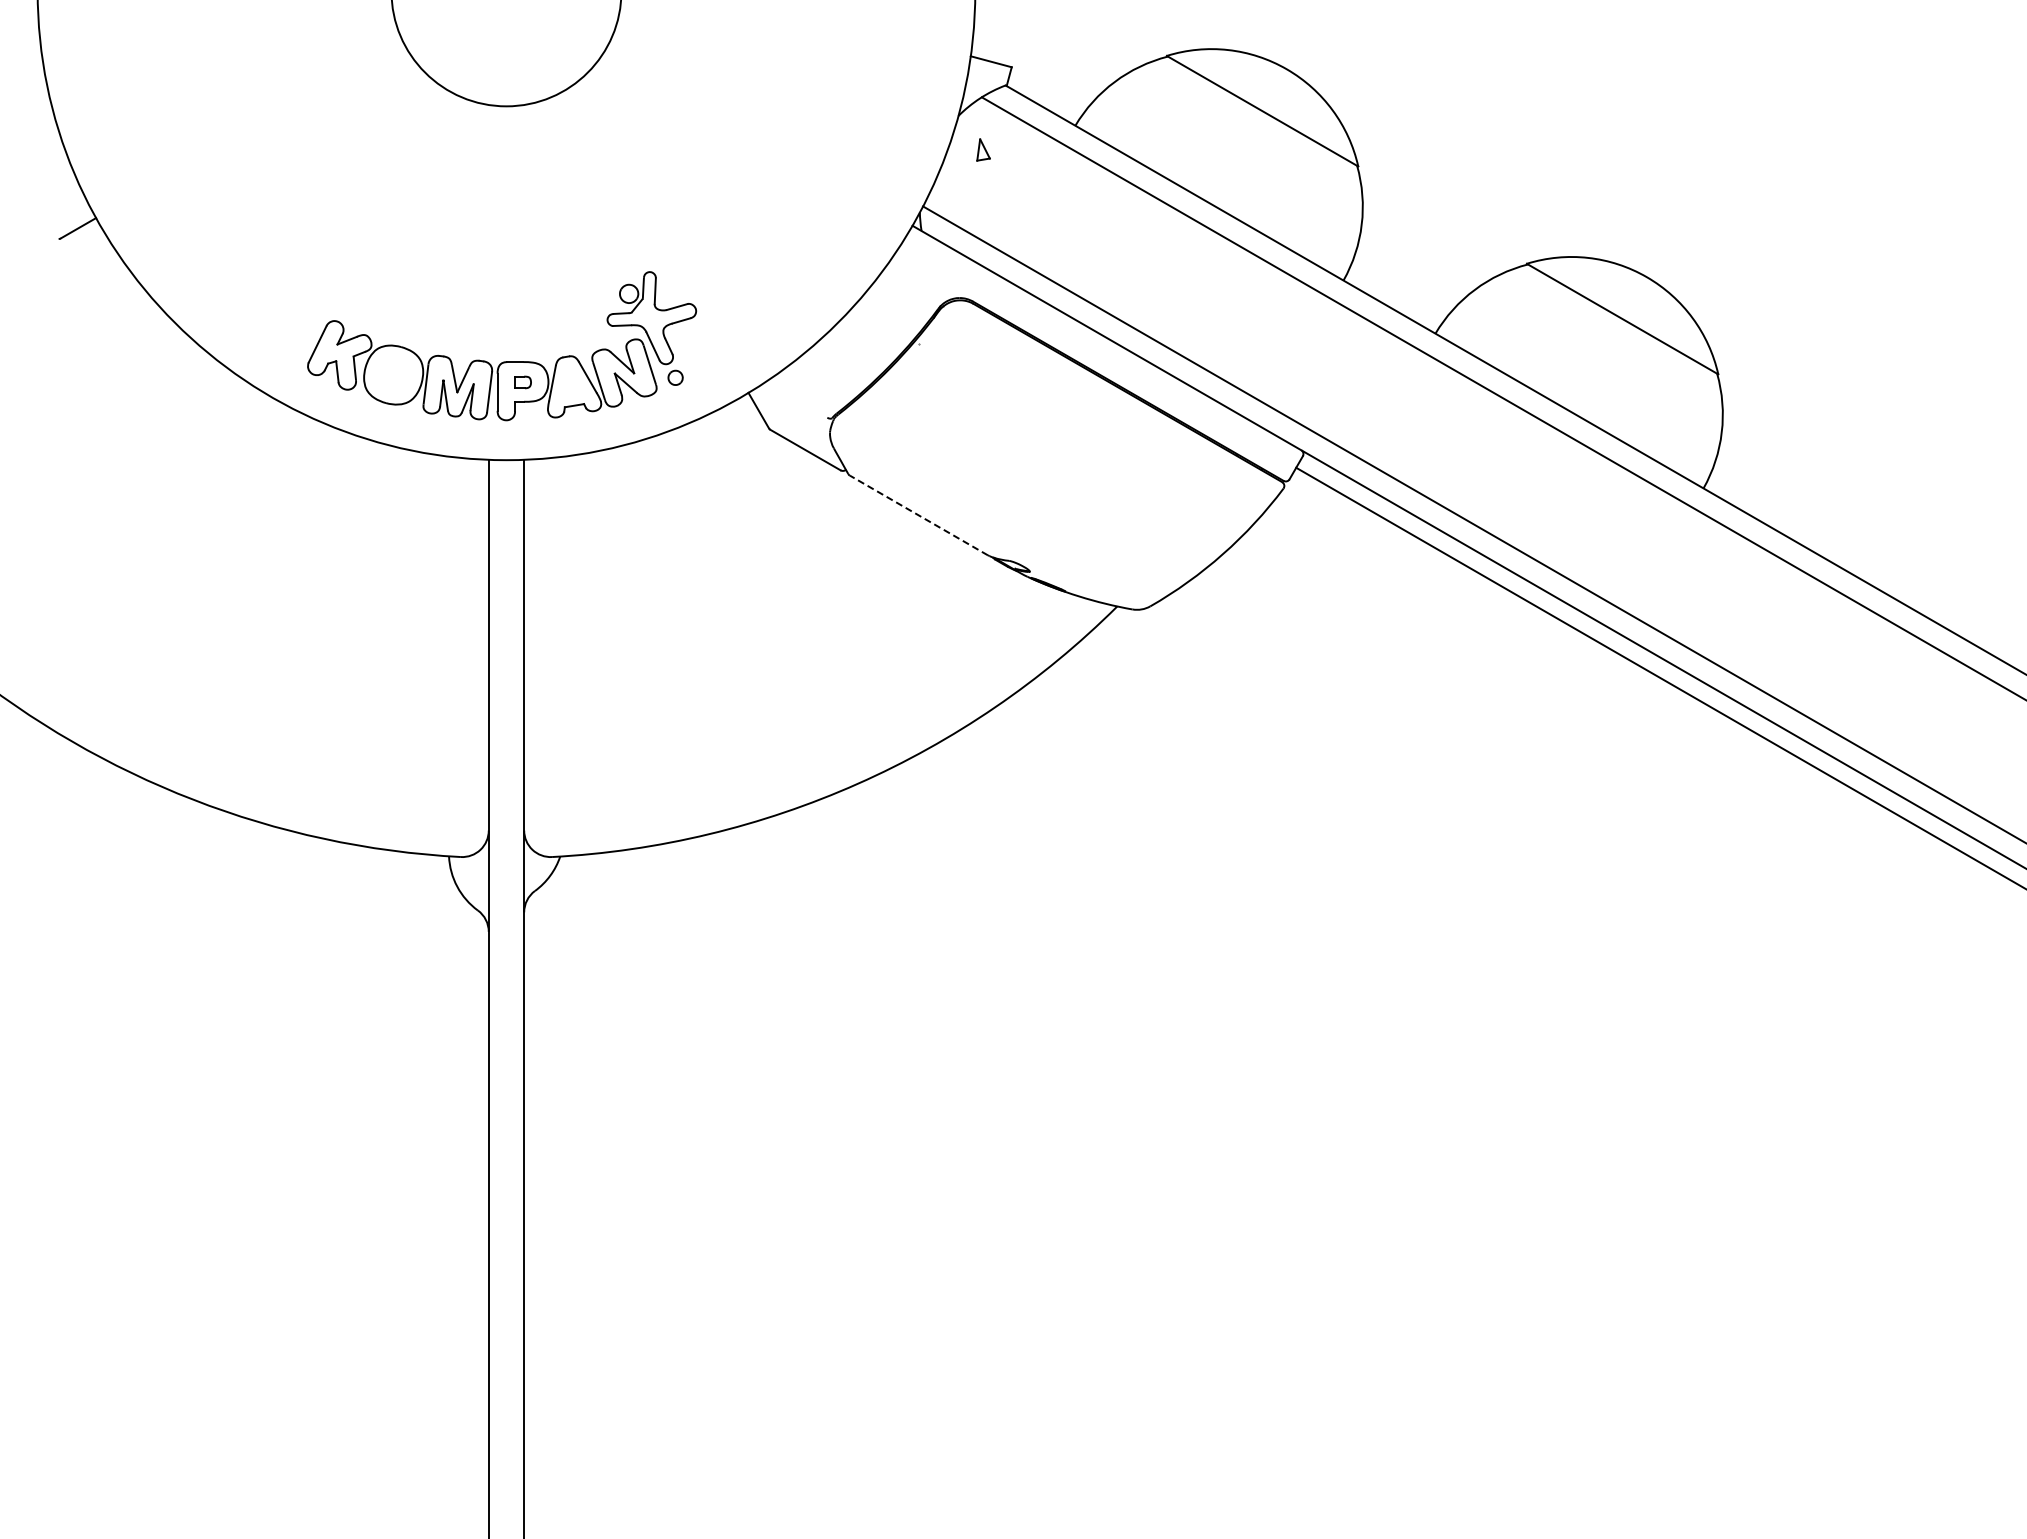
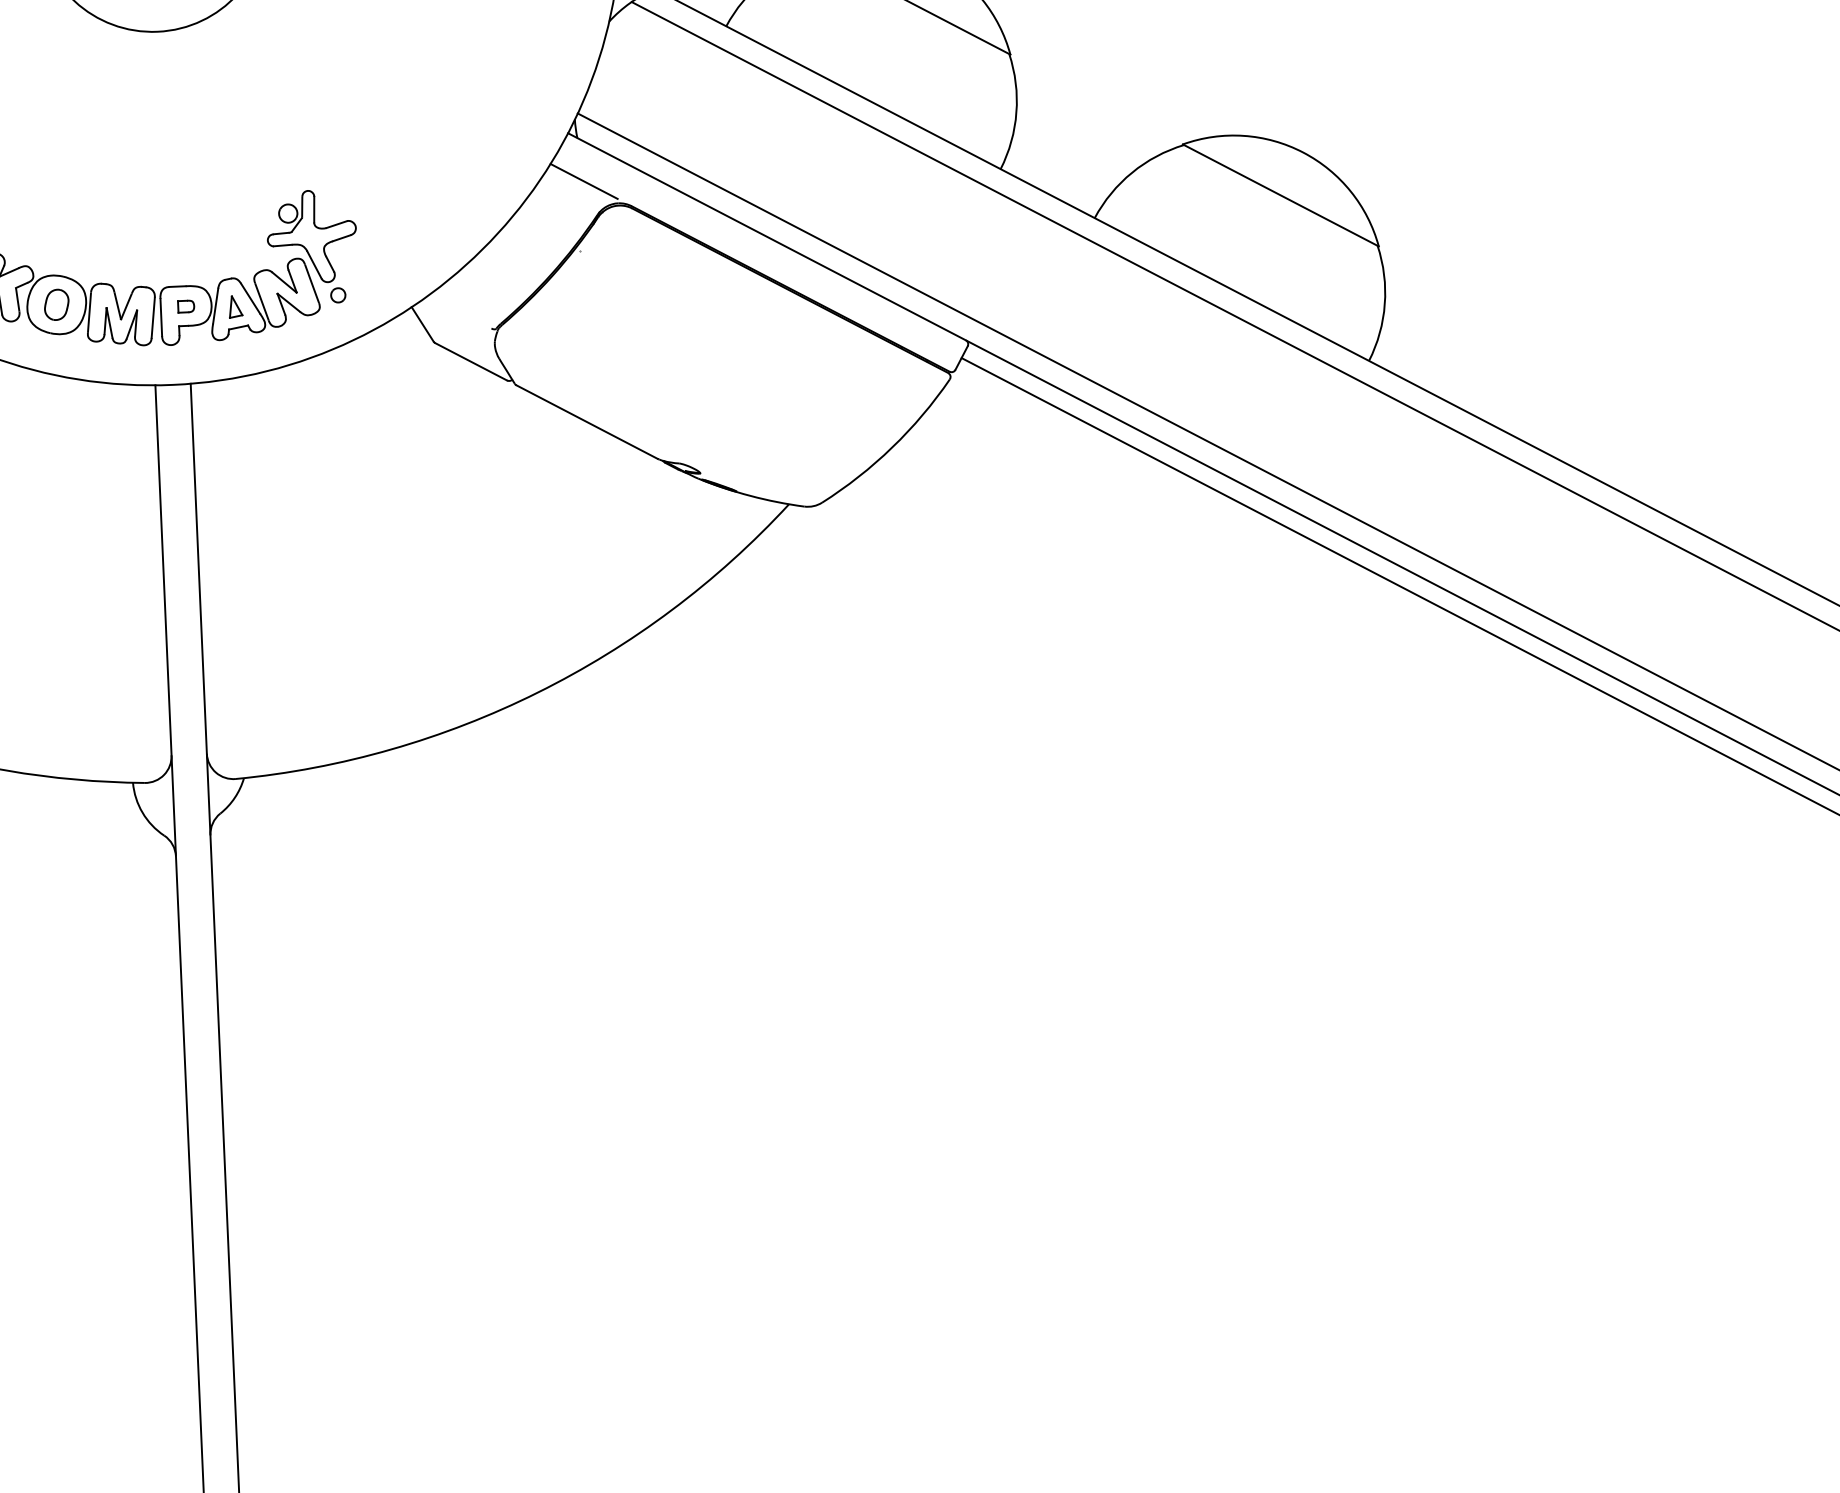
part: (983, 149) -> (235, 306), moved
line: (926, 274) -> (584, 181), added
part: (393, 375) -> (56, 305), added
line: (918, 515) -> (586, 422), dashed -> solid

